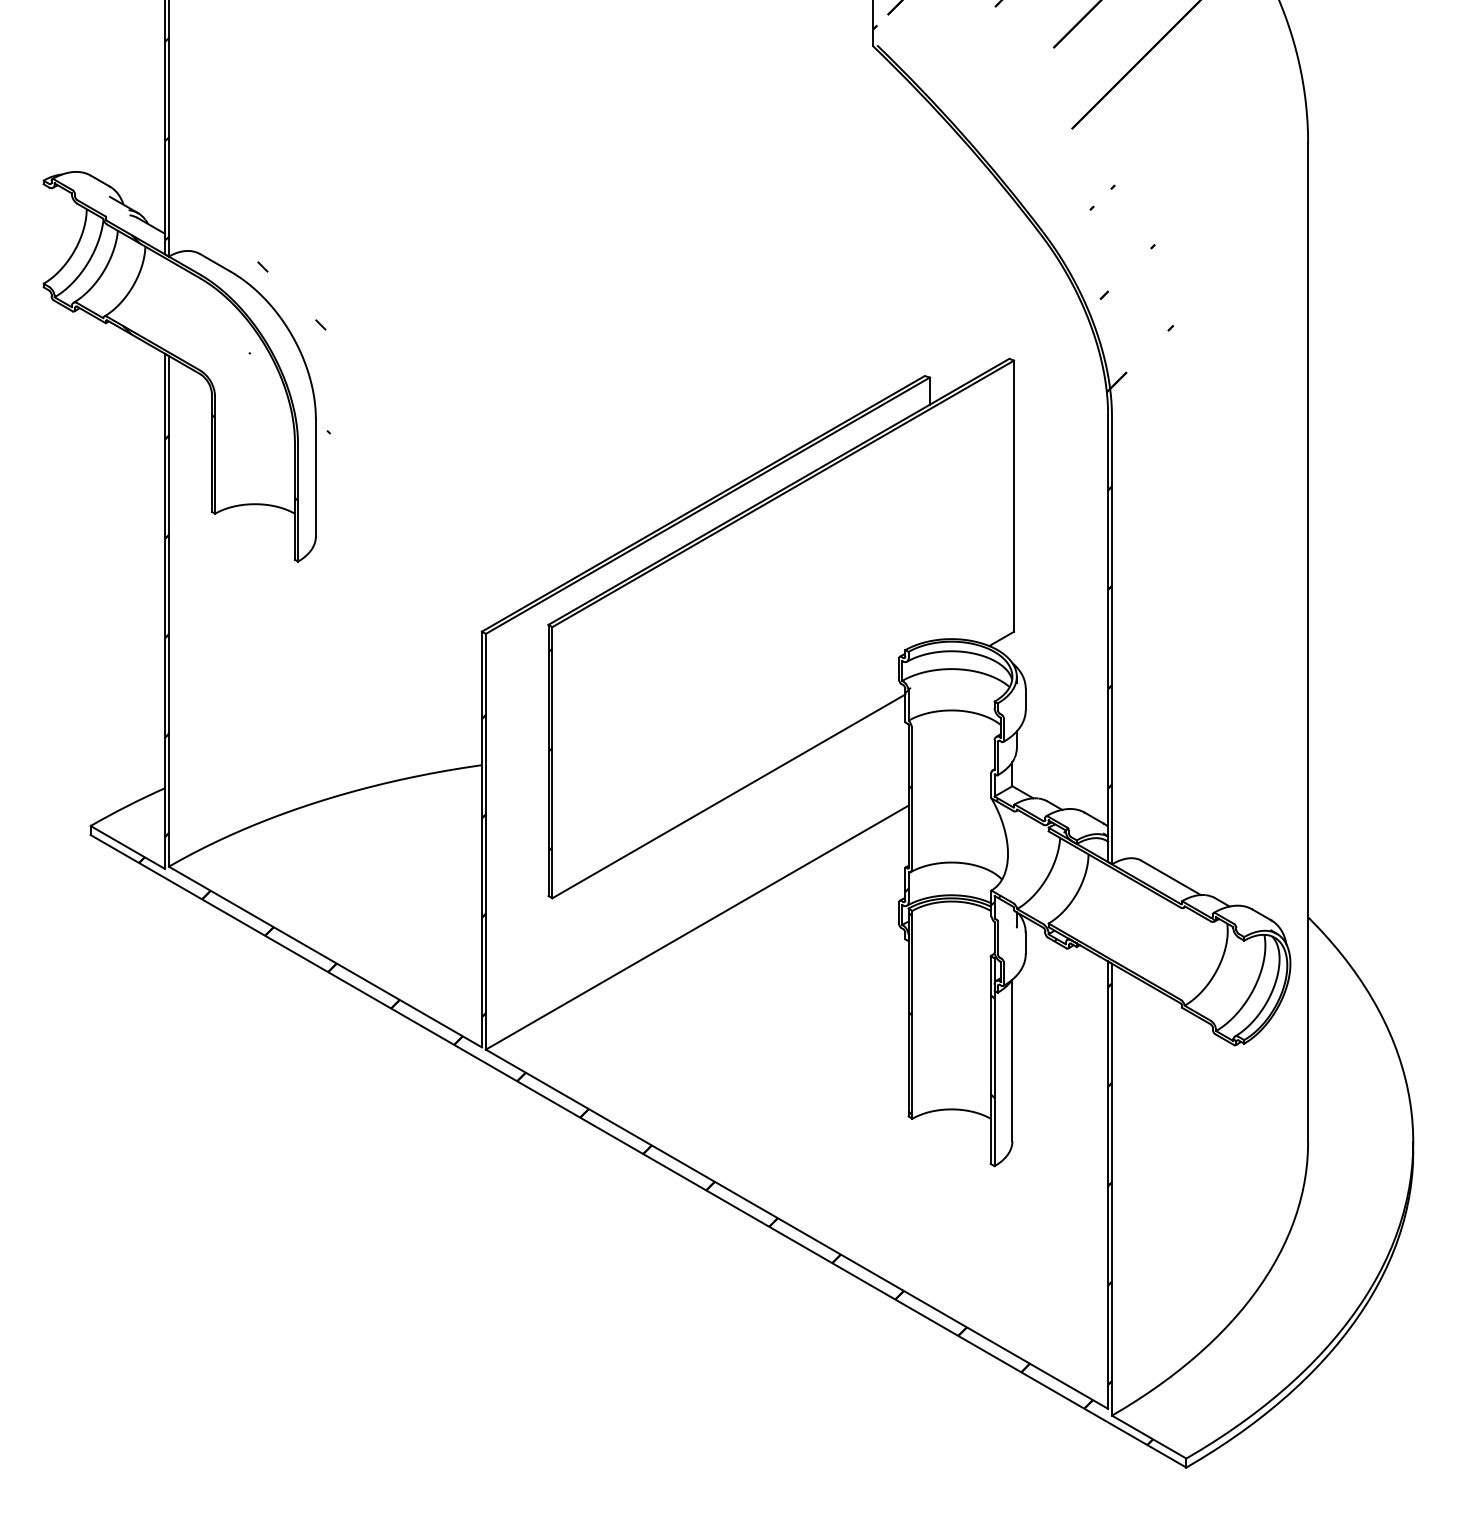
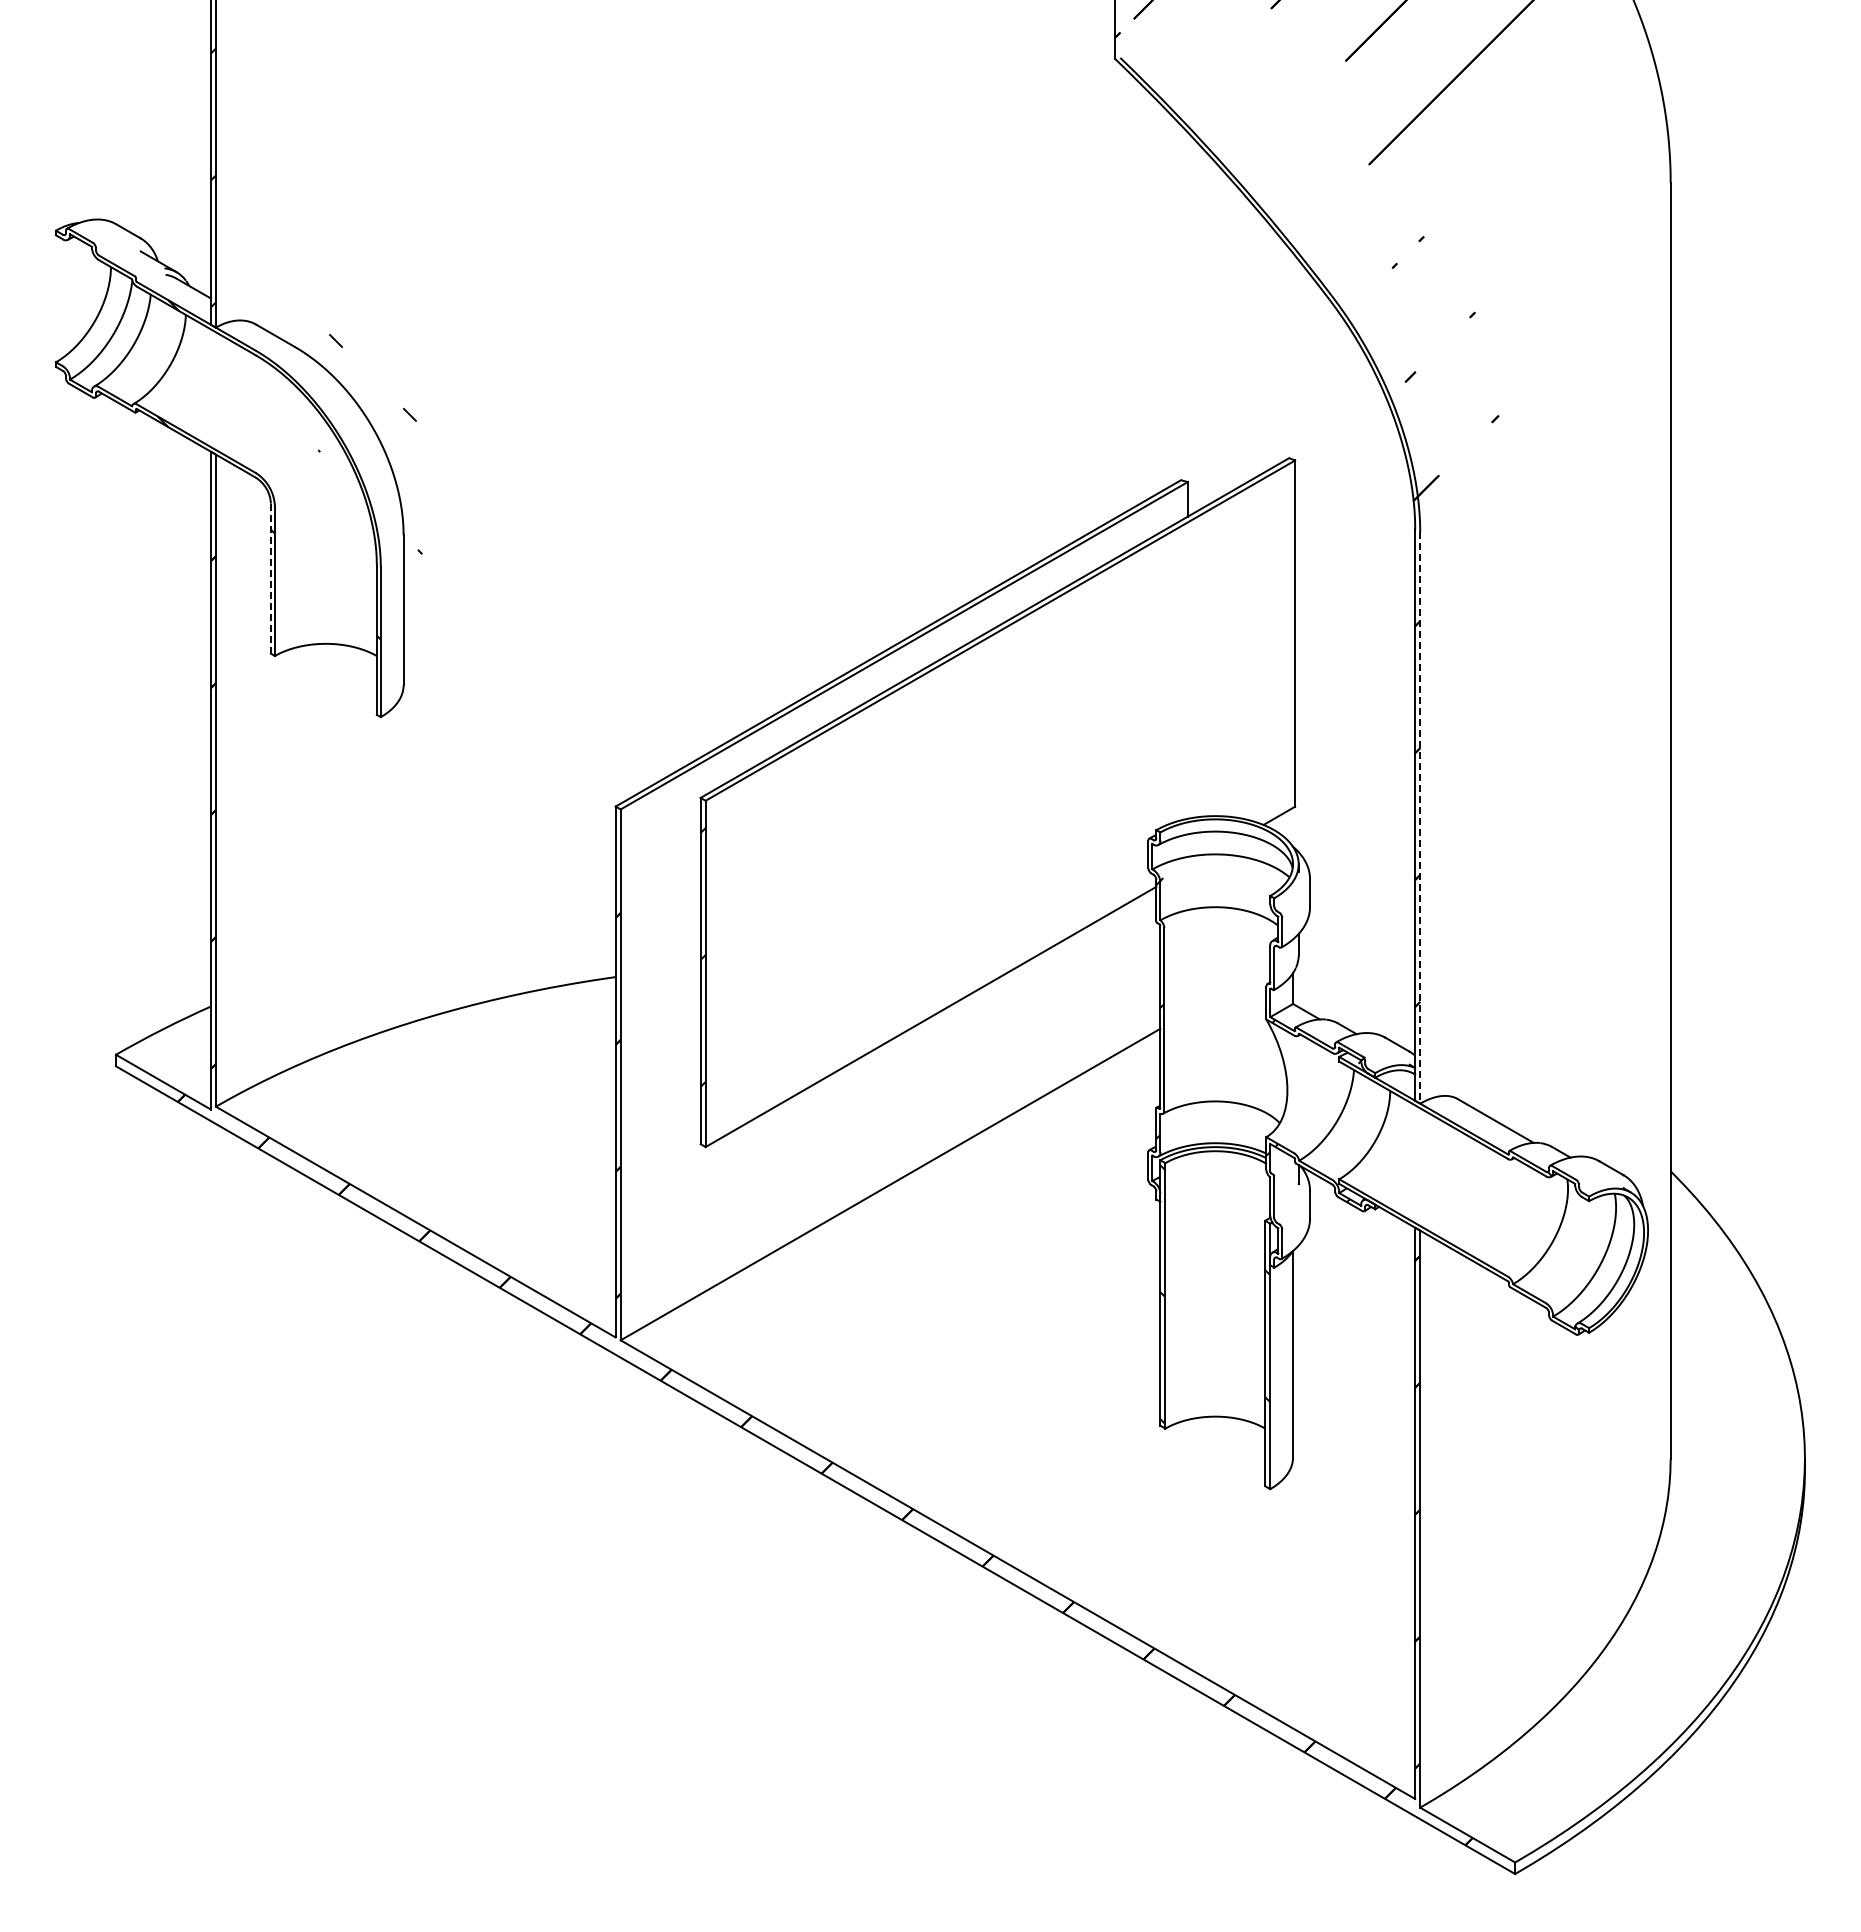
line: (211, 453) -> (270, 579), solid -> dashed
line: (1112, 640) -> (1420, 817), solid -> dashed

